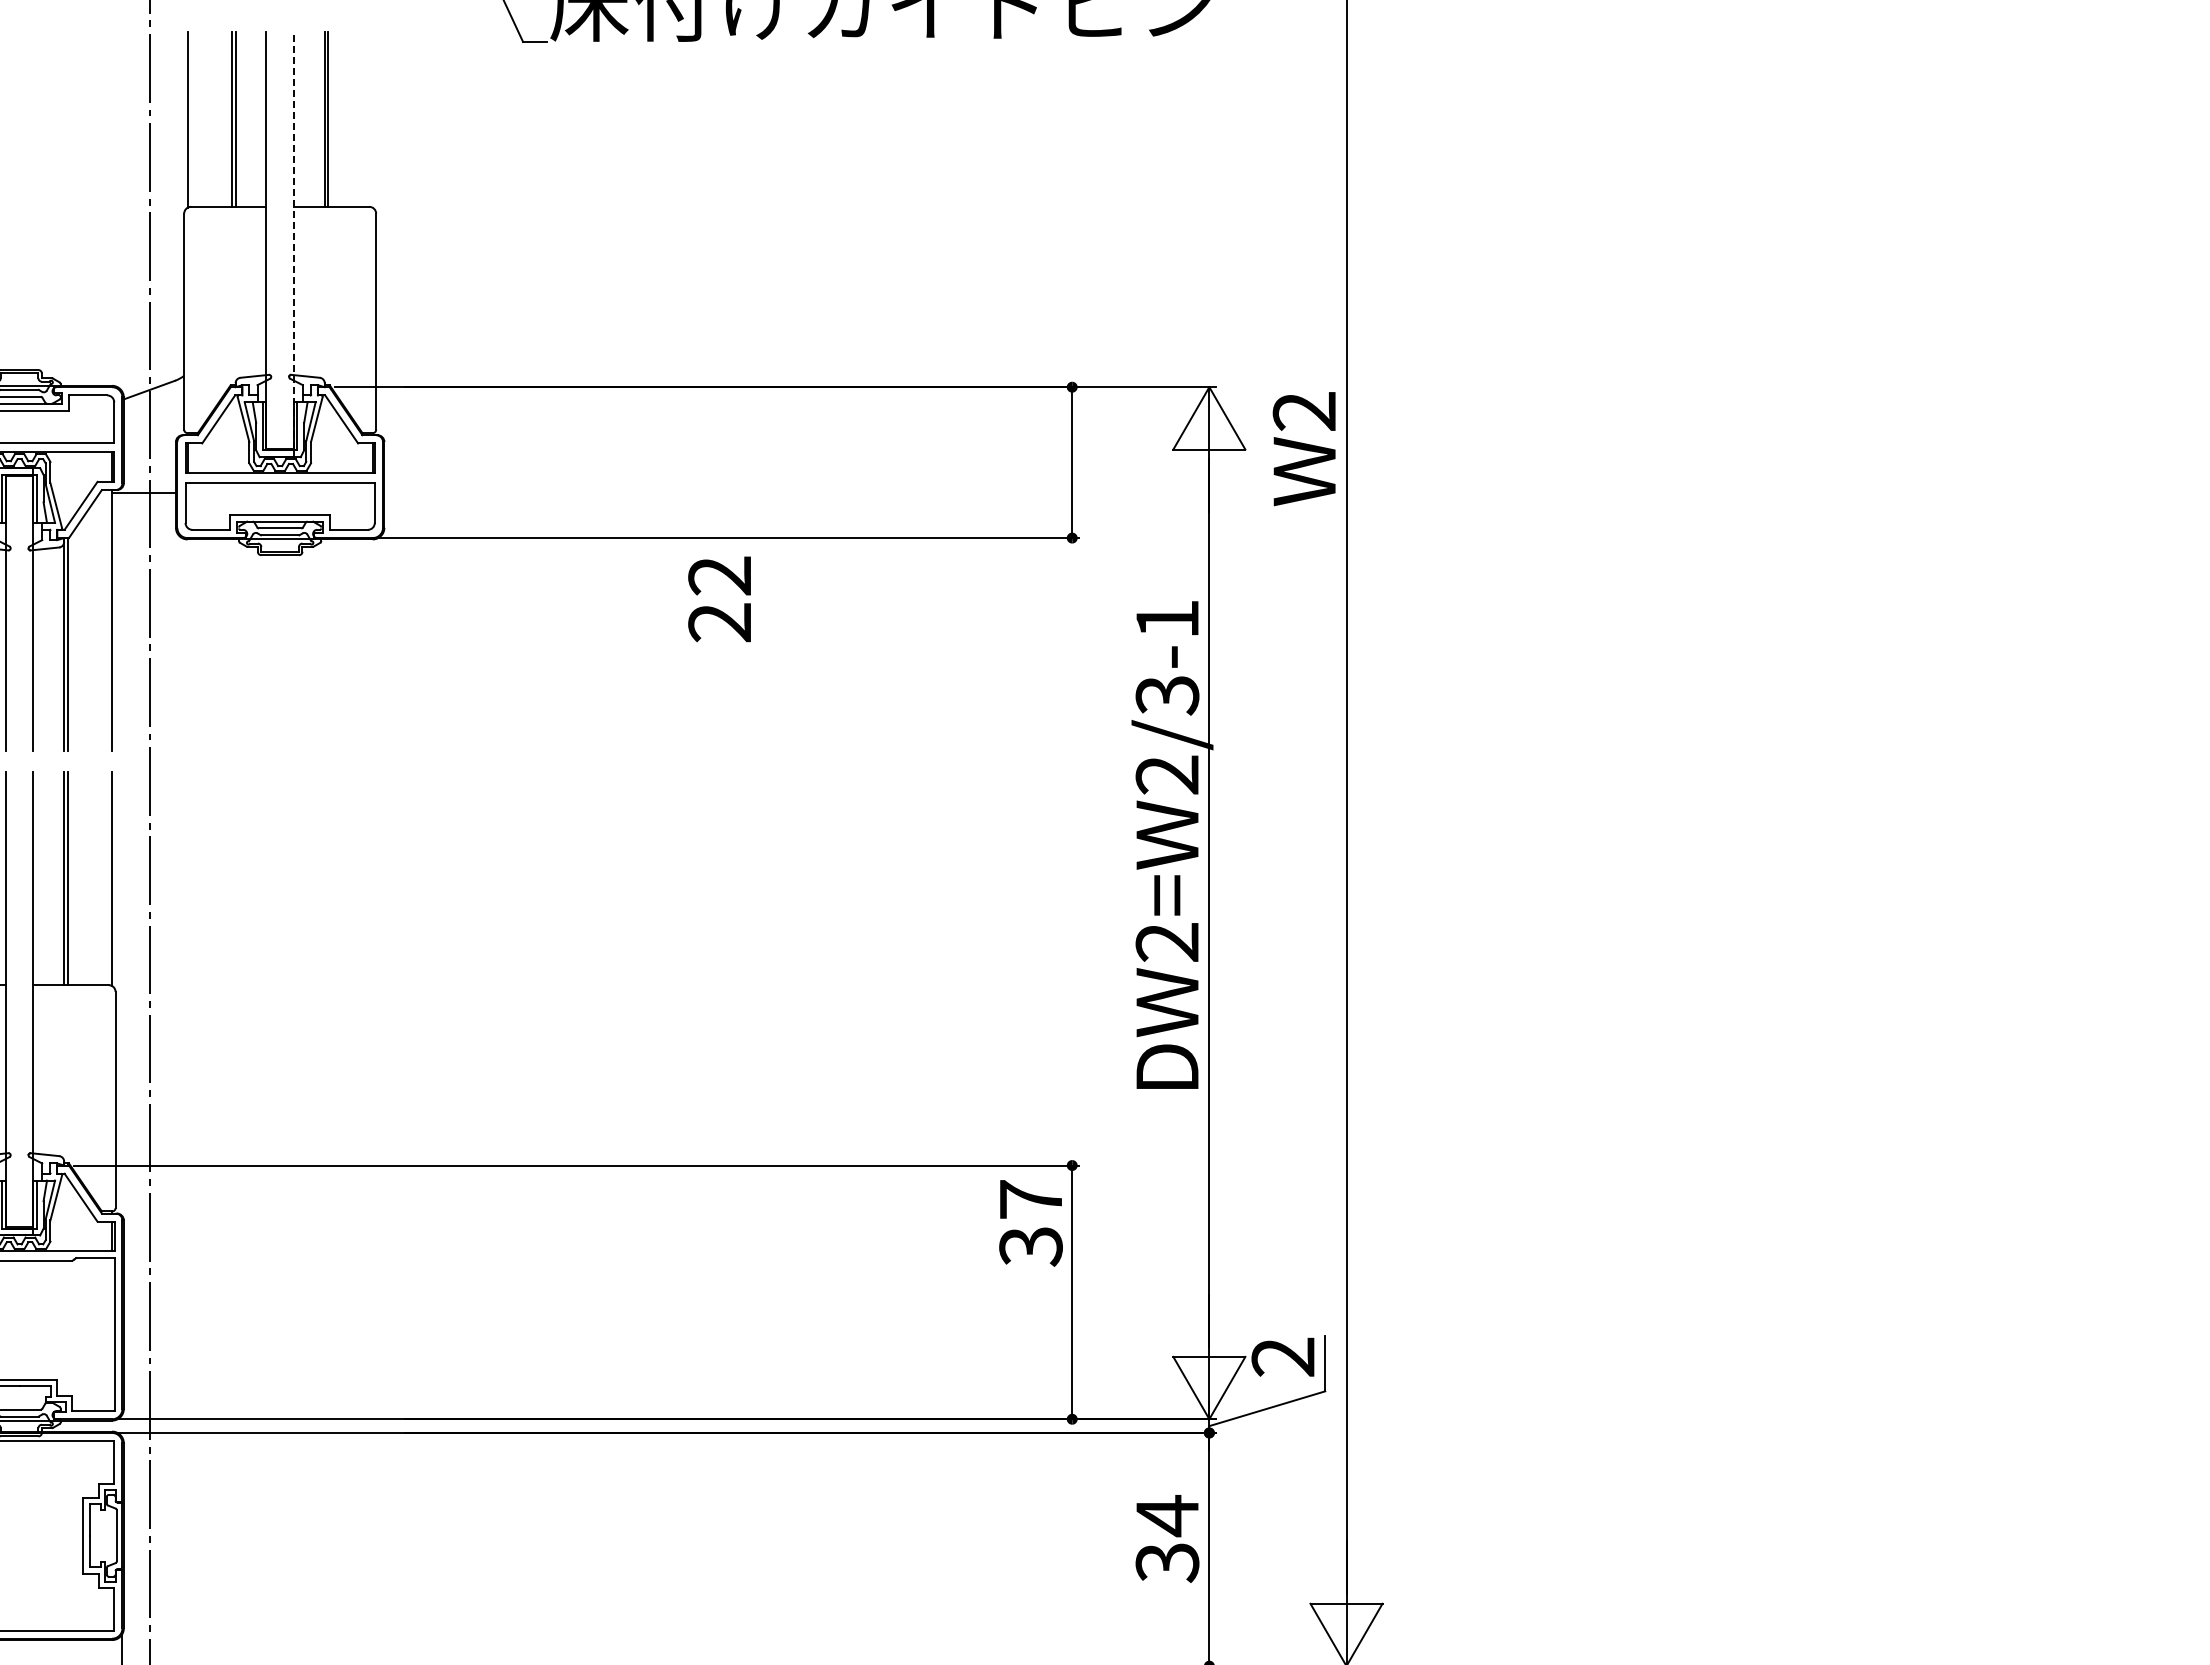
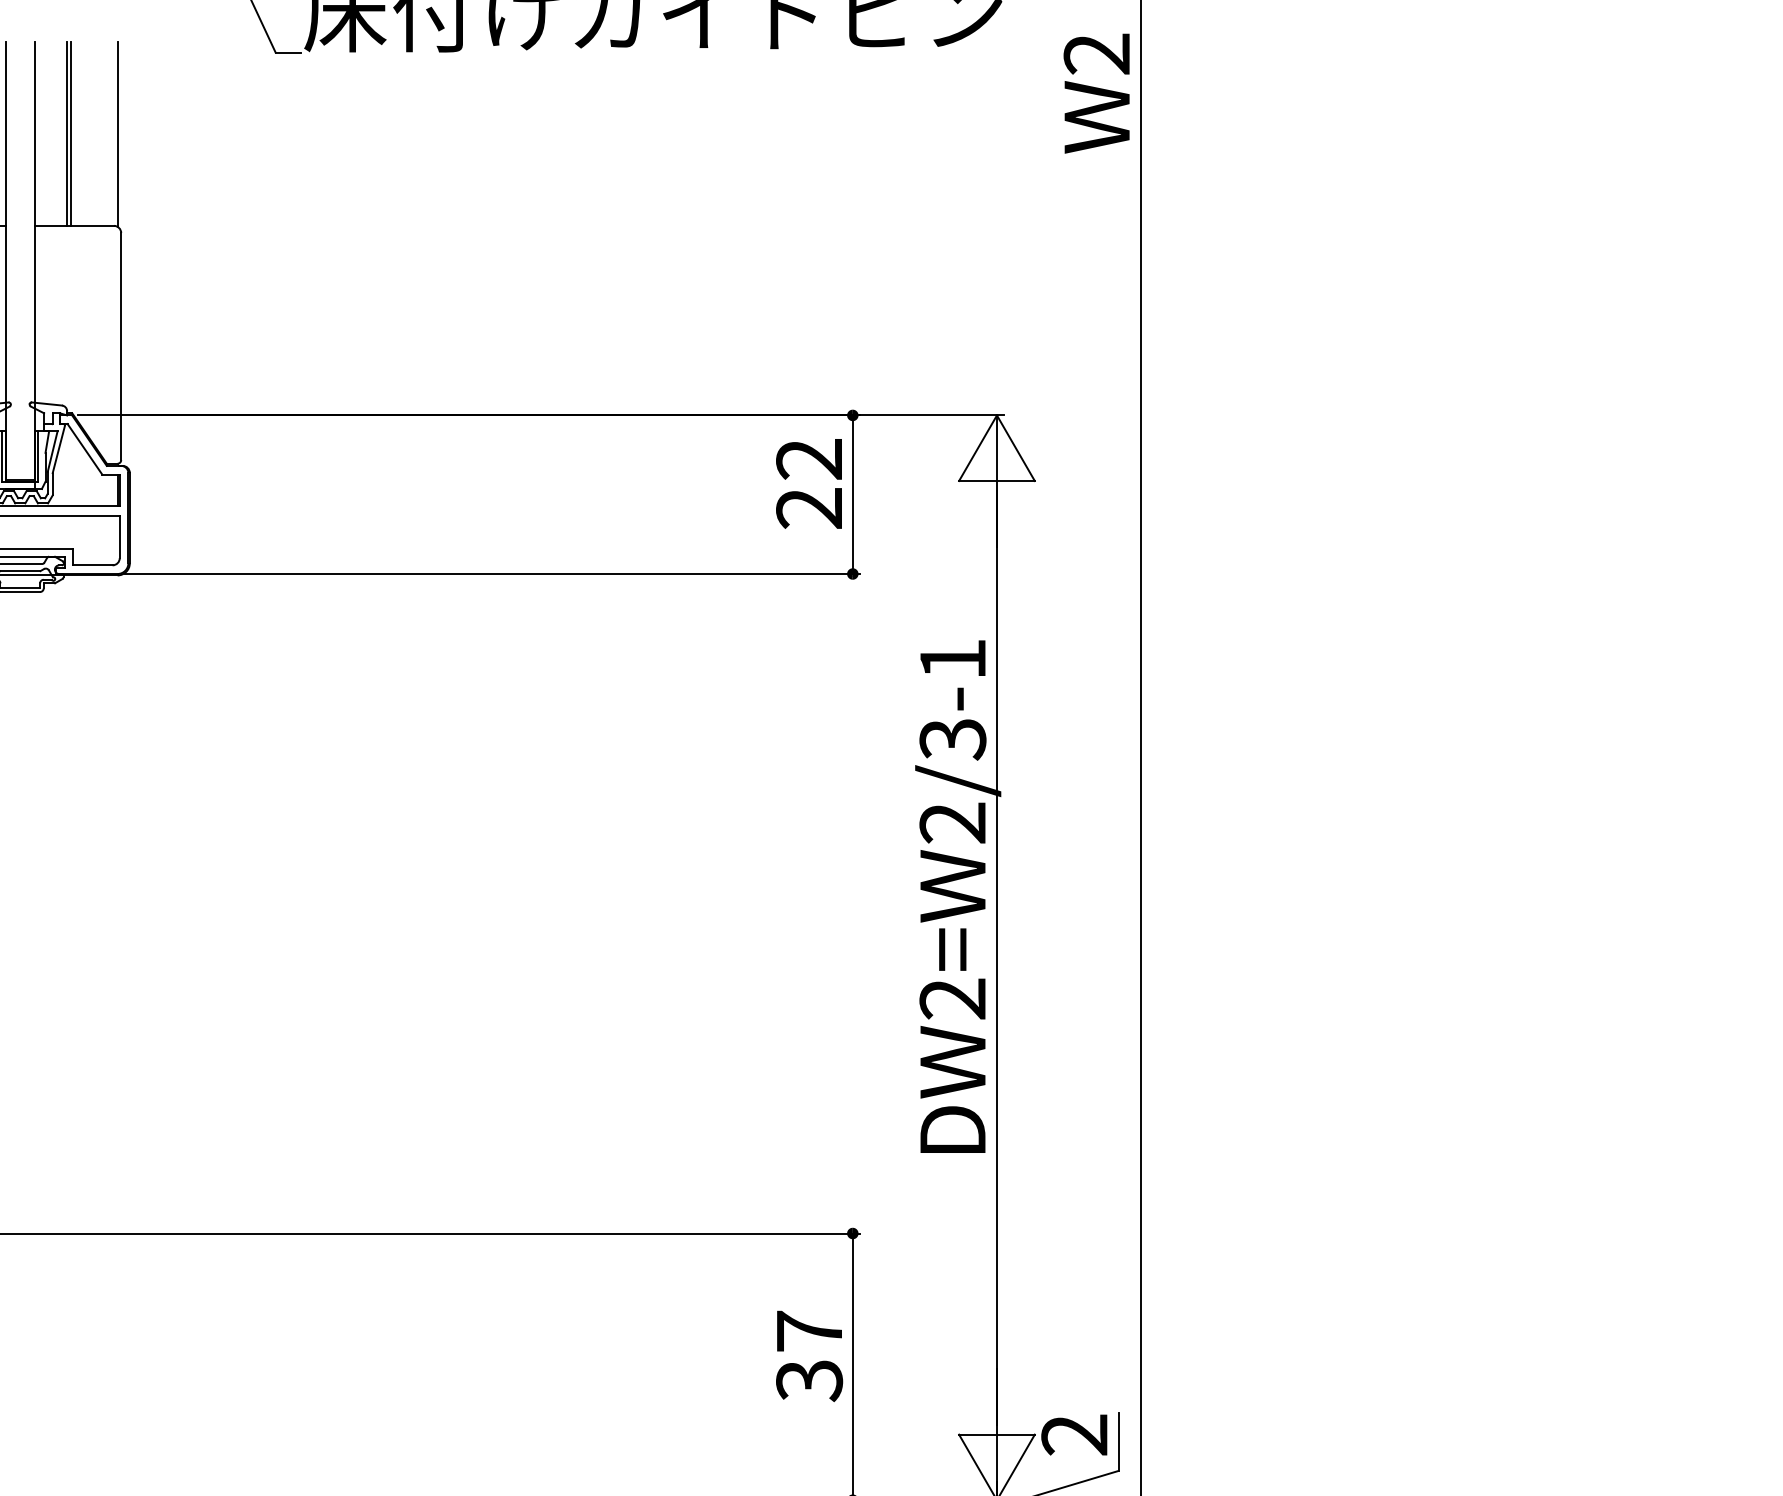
line: (372, 119) -> (117, 134), added
line: (293, 240) -> (34, 261), dashed -> solid
text: (1303, 449) -> (1095, 94), moved
text: (719, 599) -> (808, 484), moved
text: (1030, 1223) -> (808, 1356), moved

